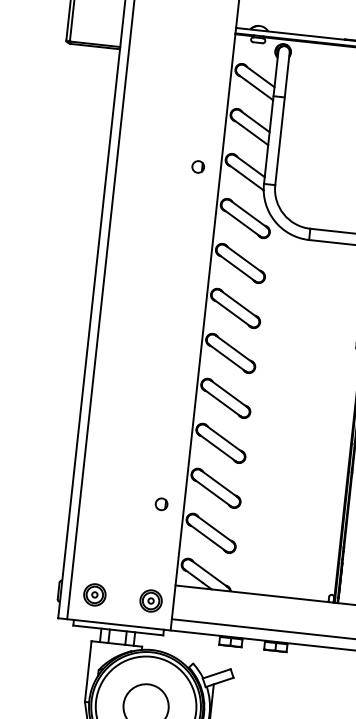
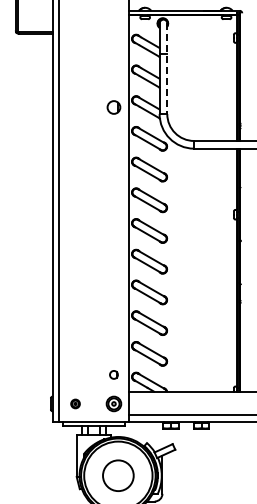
line: (282, 119) -> (167, 69), solid -> dashed
part: (197, 166) -> (113, 107), size x1.6
part: (160, 503) -> (113, 374), moved
part: (94, 594) -> (75, 403), size x0.6

